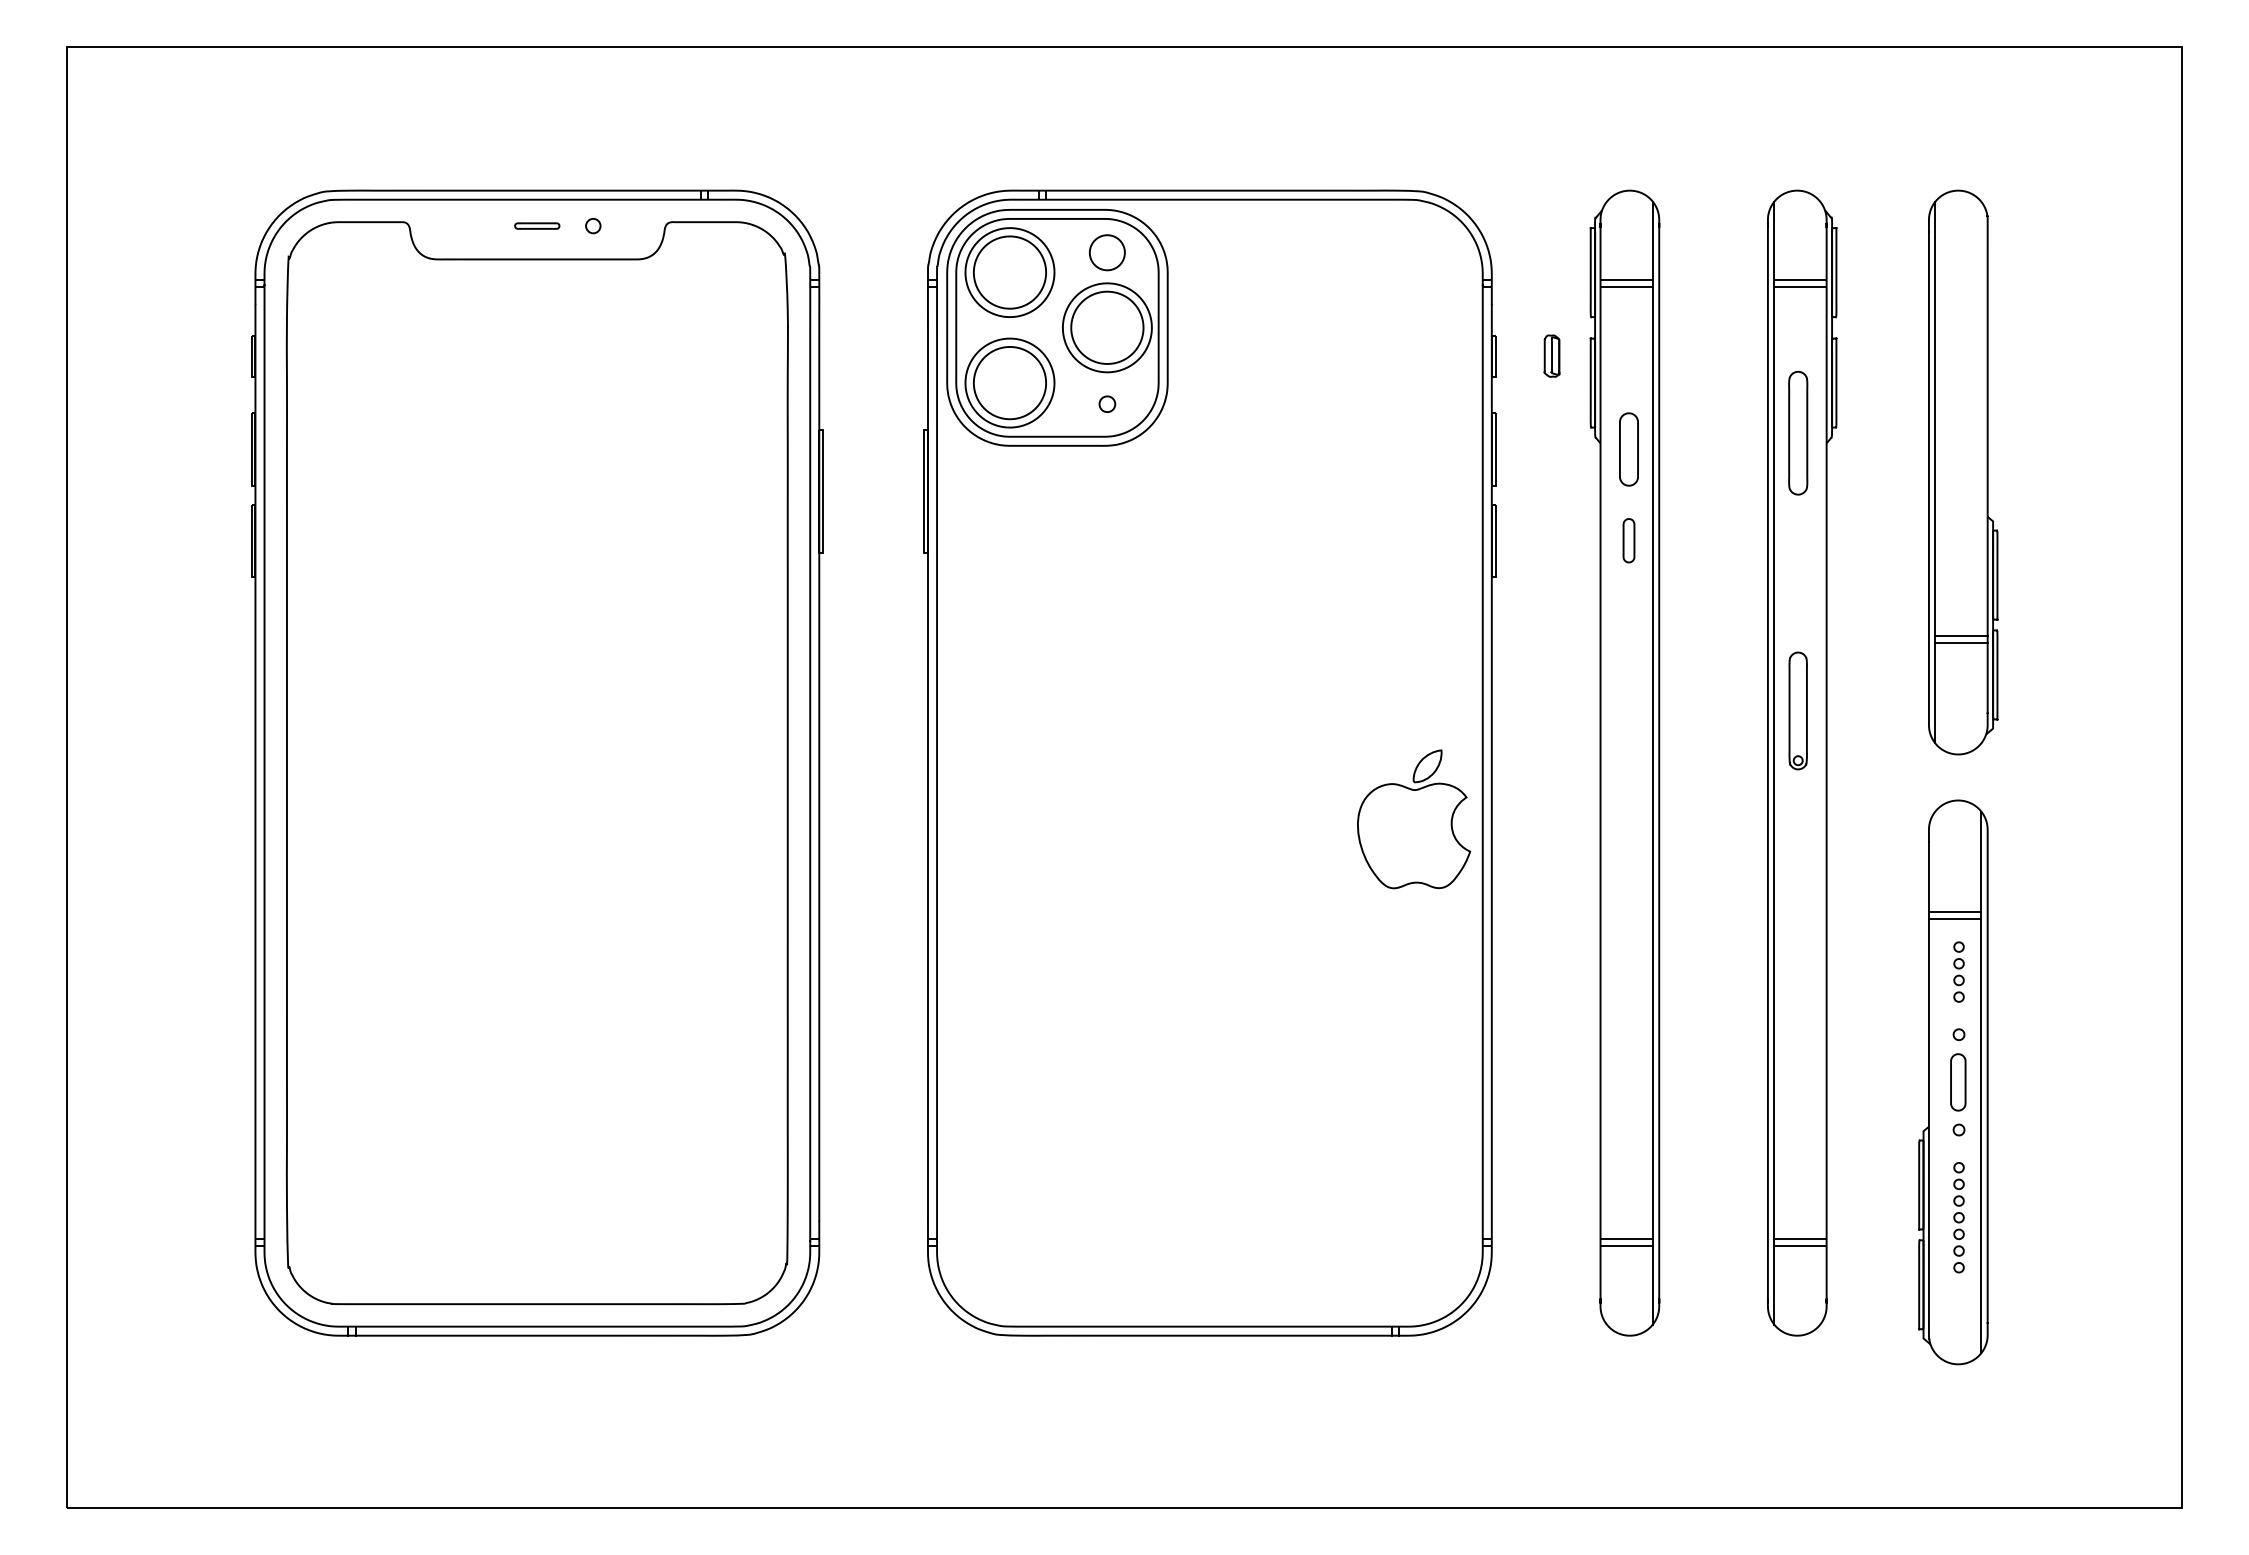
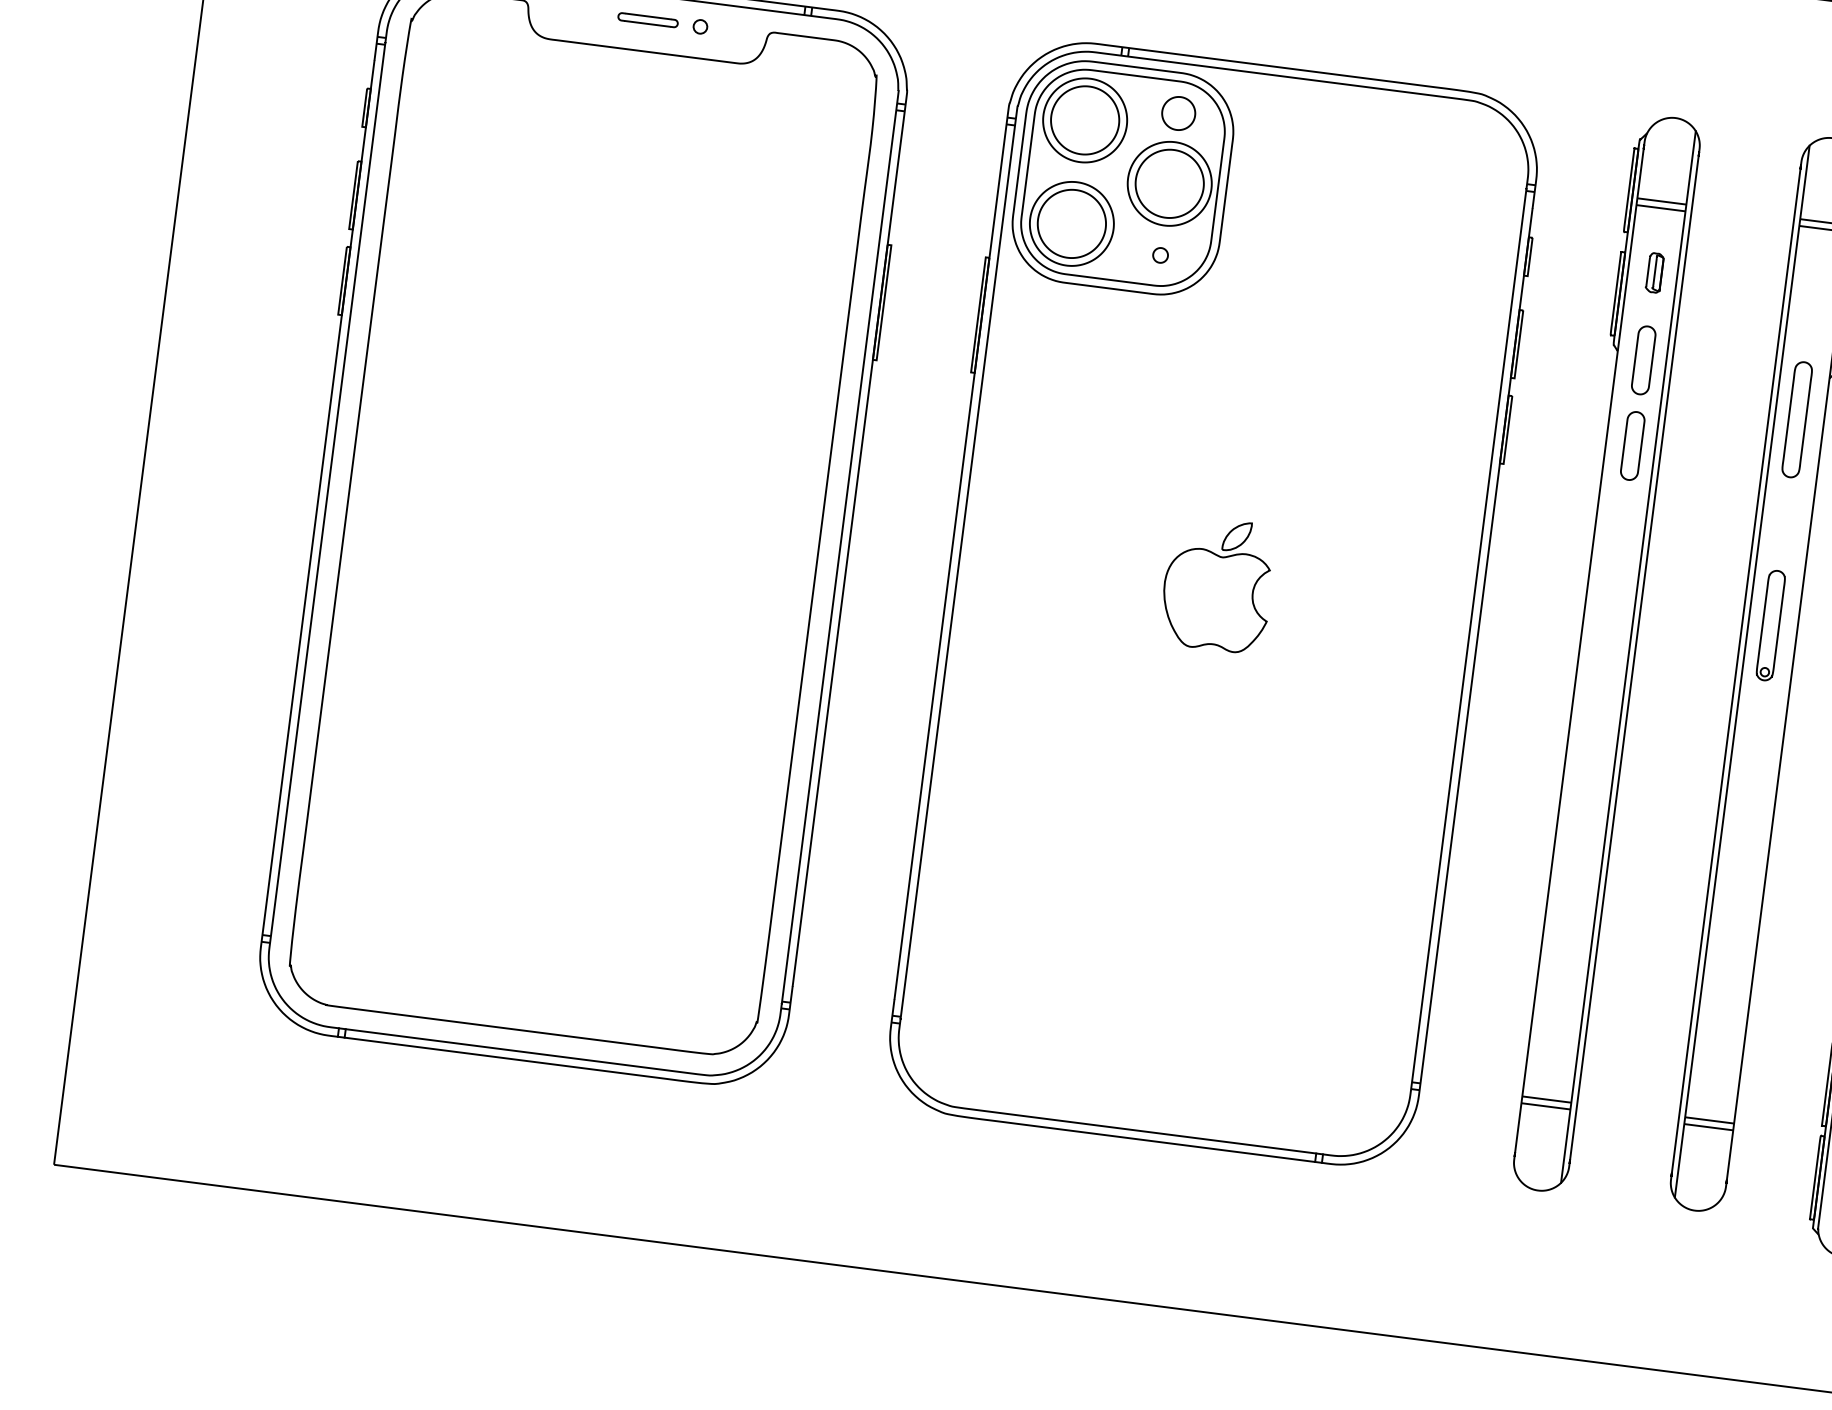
part: (536, 225) -> (647, 19), size x1.43
part: (1551, 355) -> (1654, 272), moved
part: (1798, 432) -> (1797, 419), moved
part: (1628, 540) -> (1632, 445), size x1.67
part: (1414, 819) -> (1218, 584), moved

